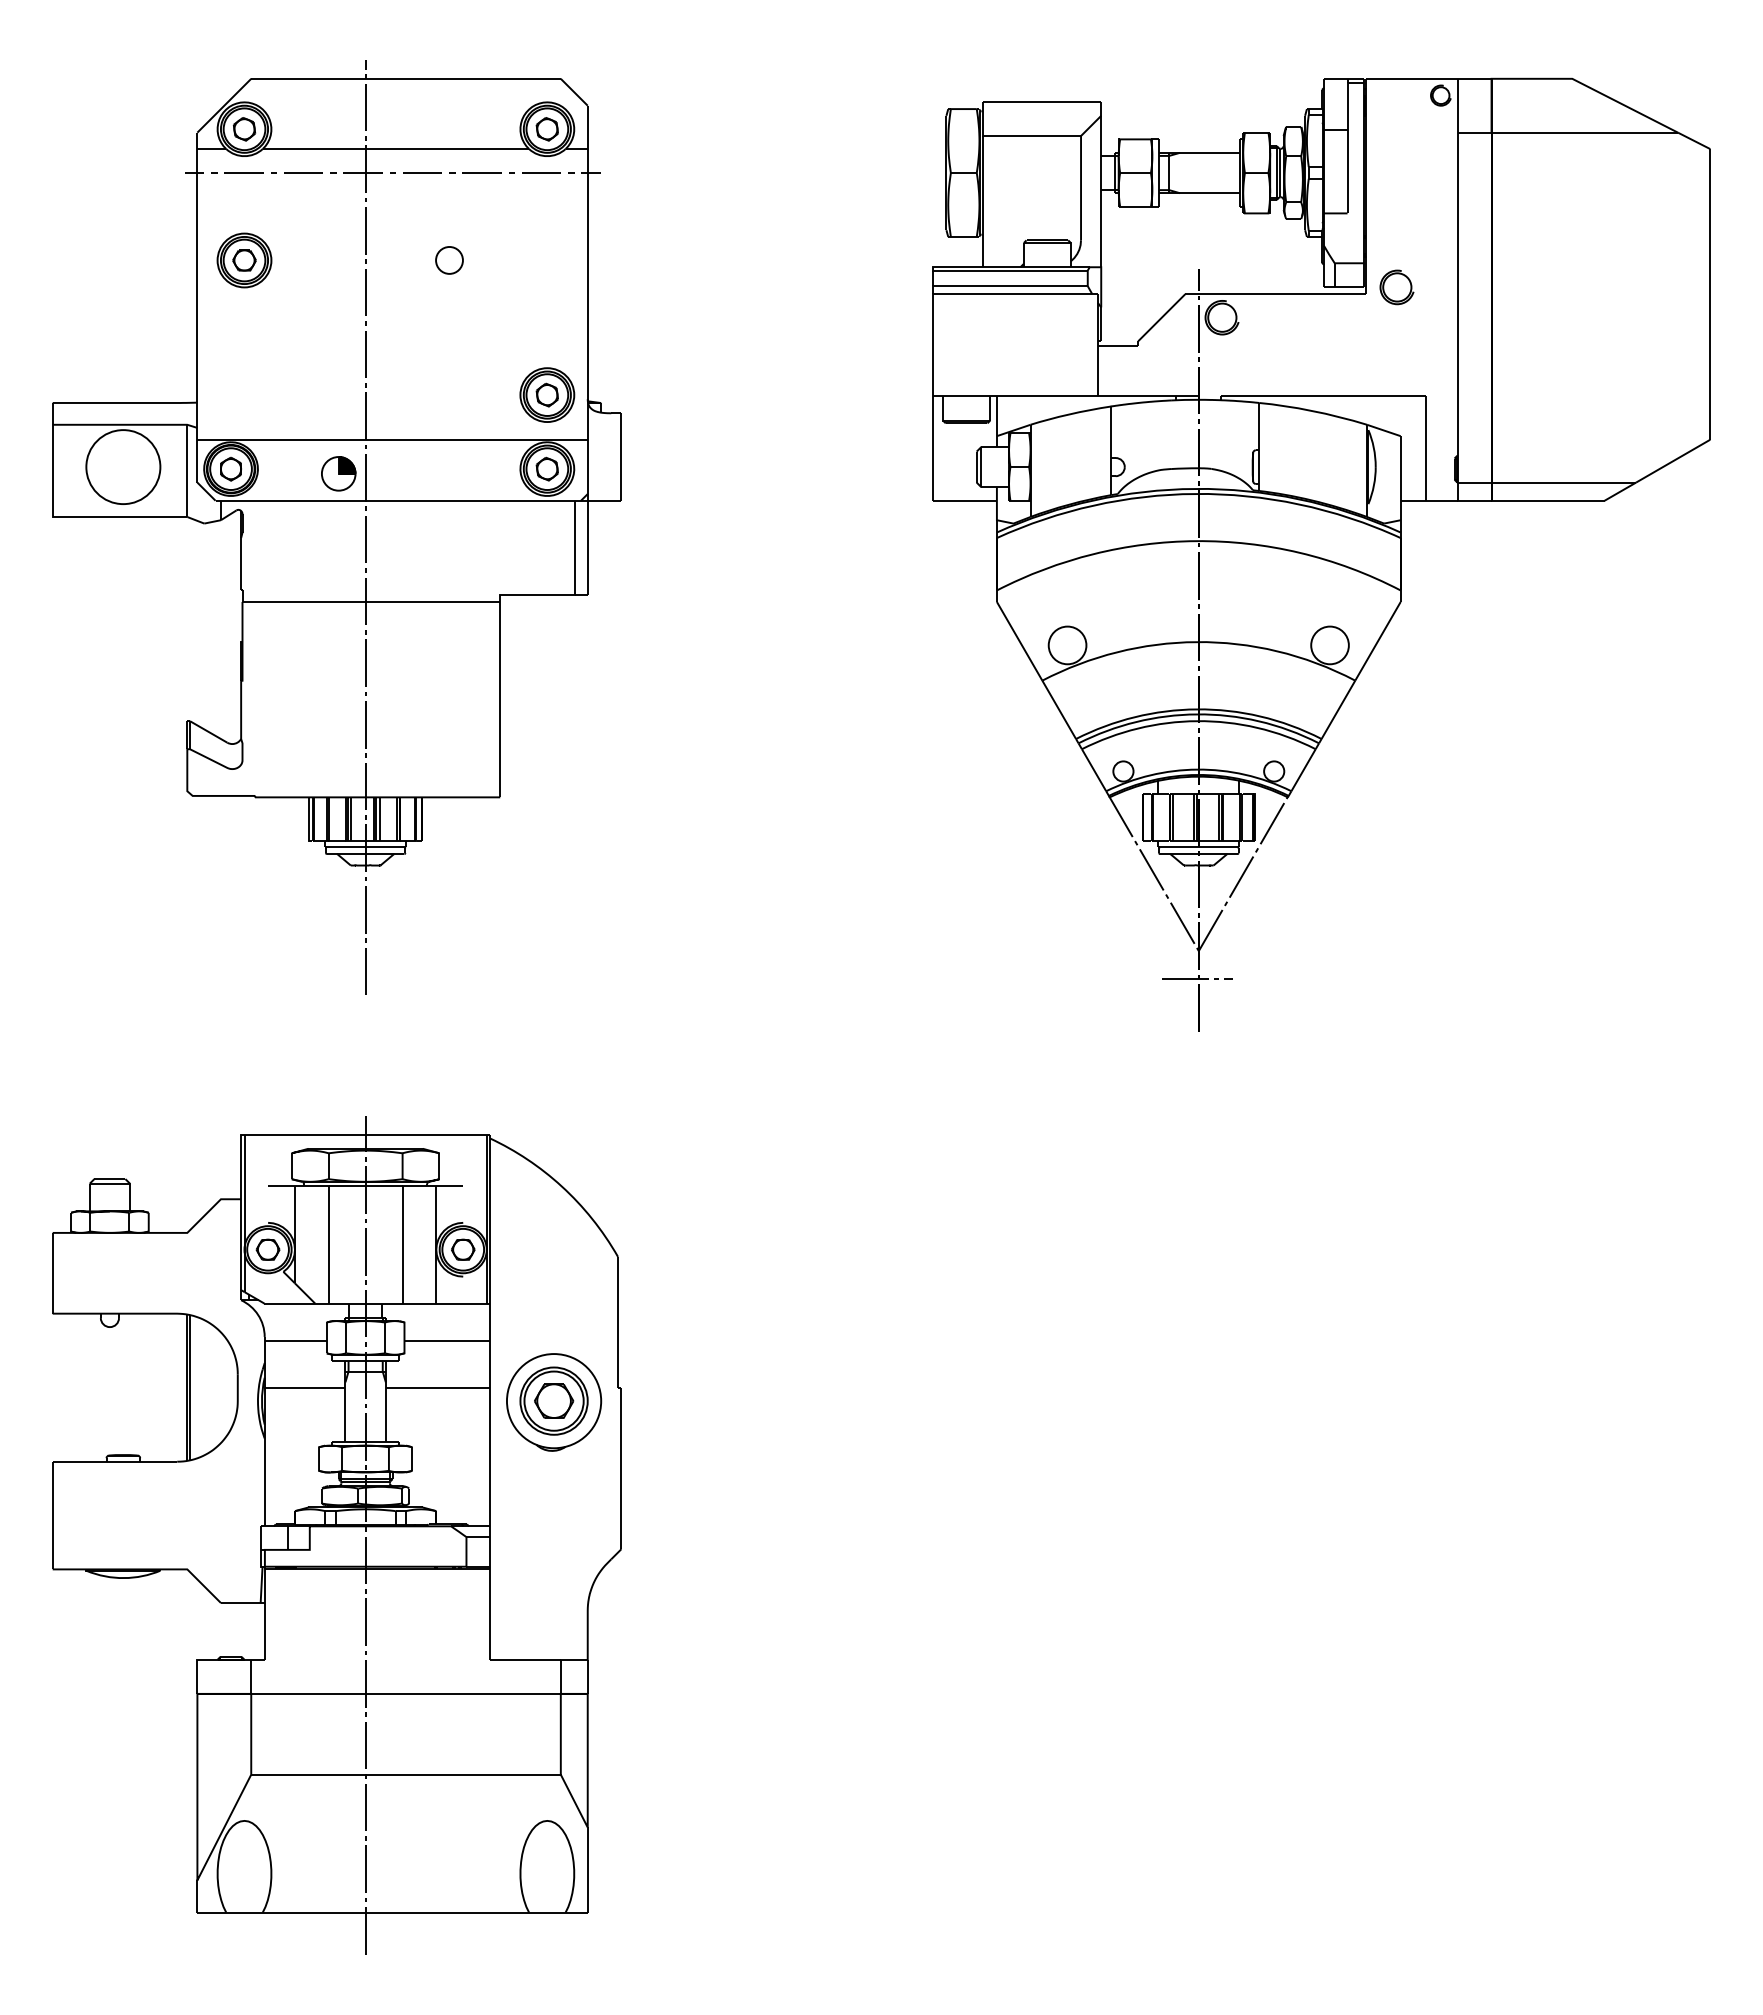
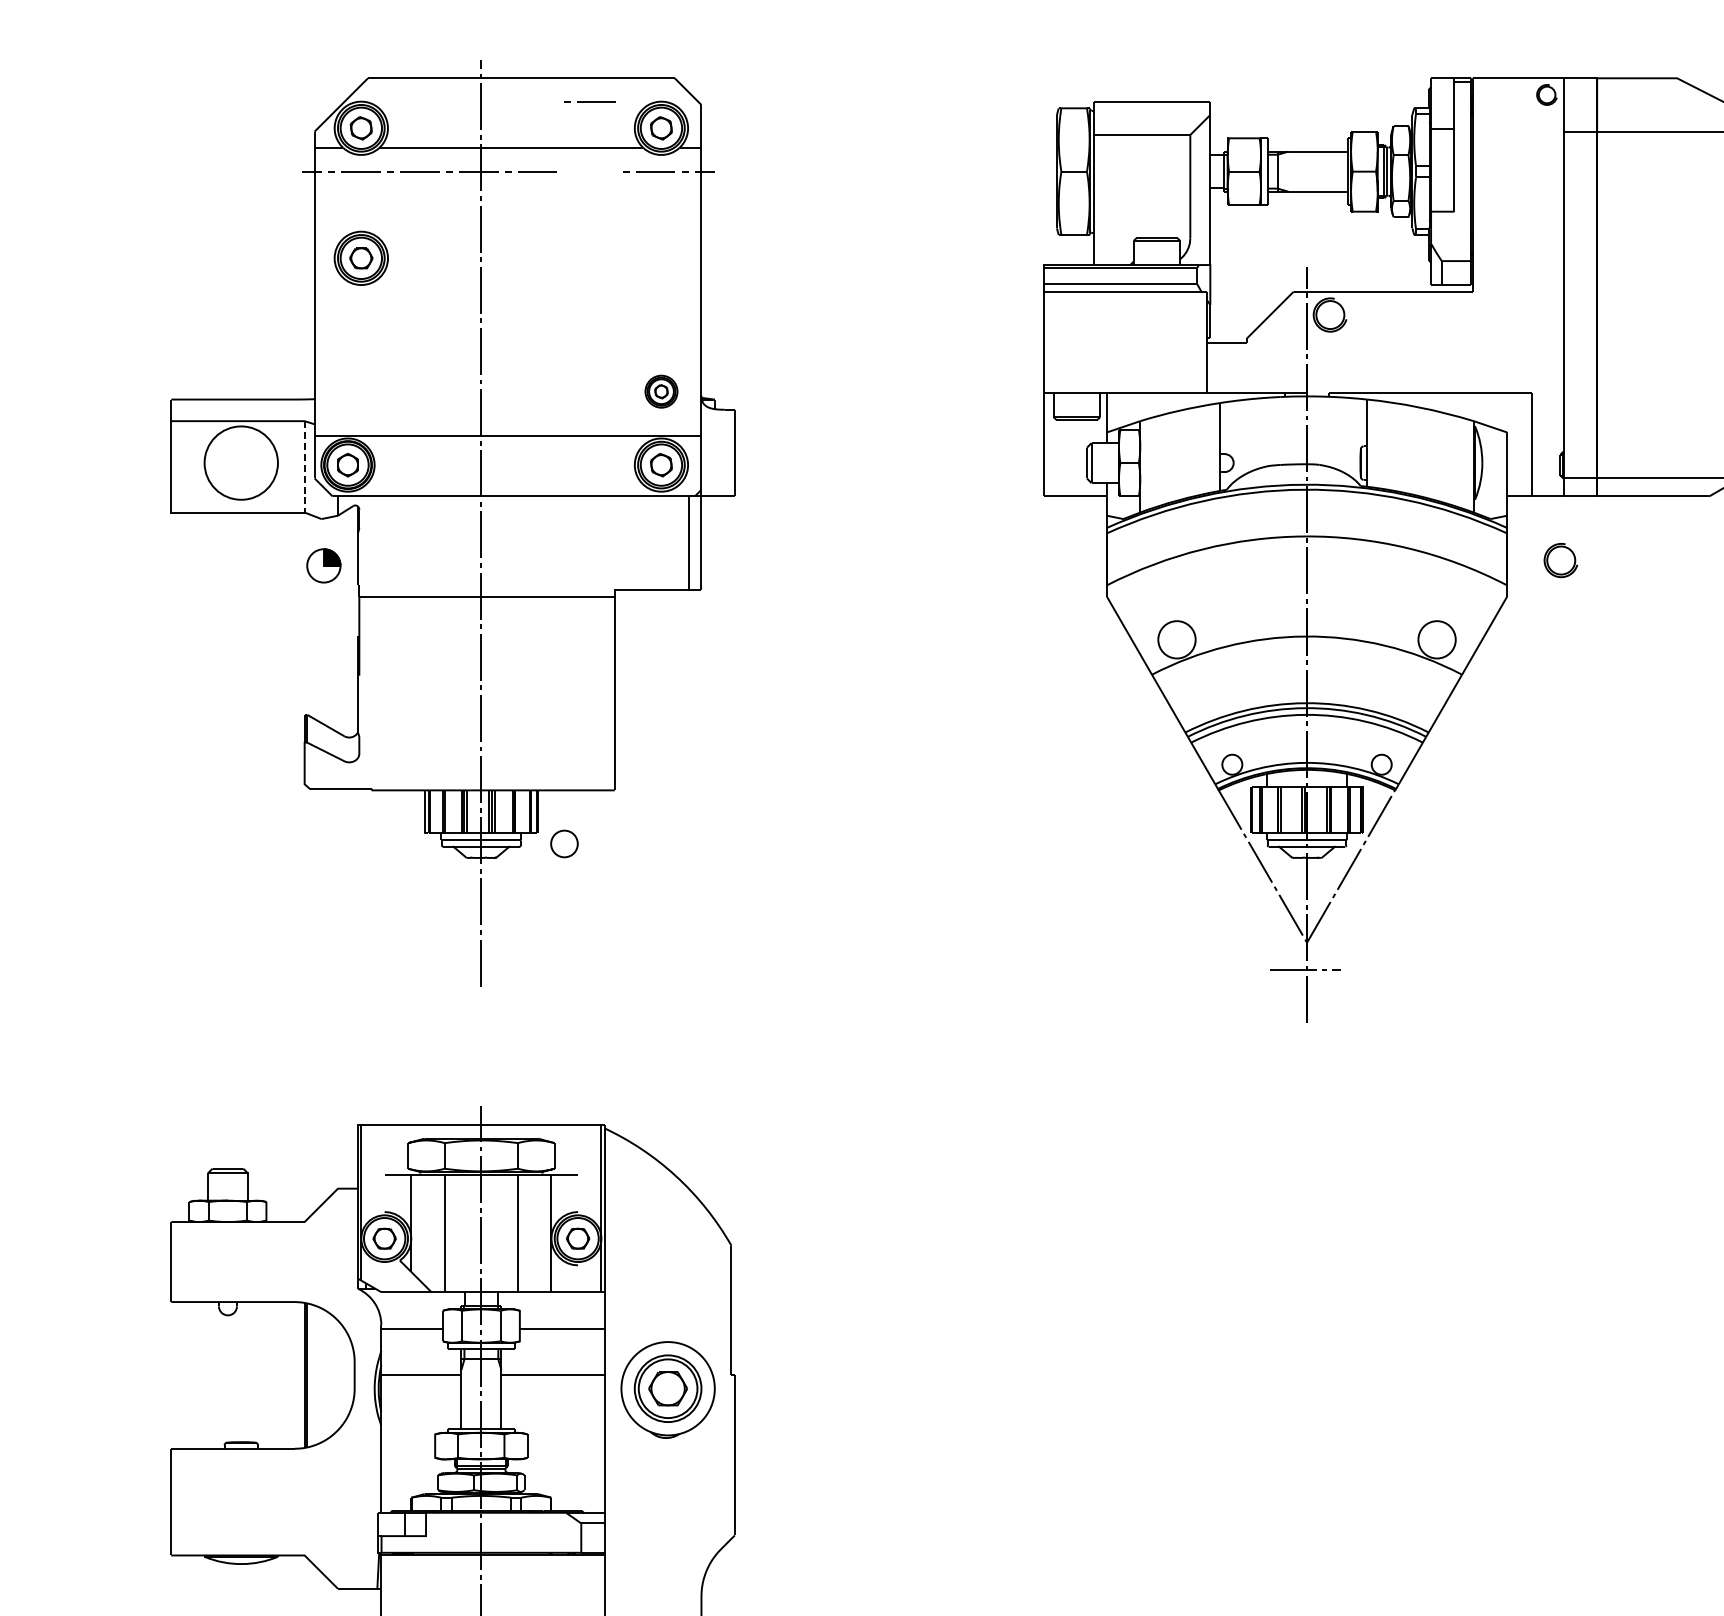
line: (475, 172) -> (590, 101), moved
part: (449, 260) -> (564, 844), moved
part: (1396, 287) -> (1560, 560), moved
part: (547, 394) -> (661, 391), size x0.6
line: (187, 471) -> (304, 467), solid -> dashed
part: (338, 473) -> (323, 565), moved

